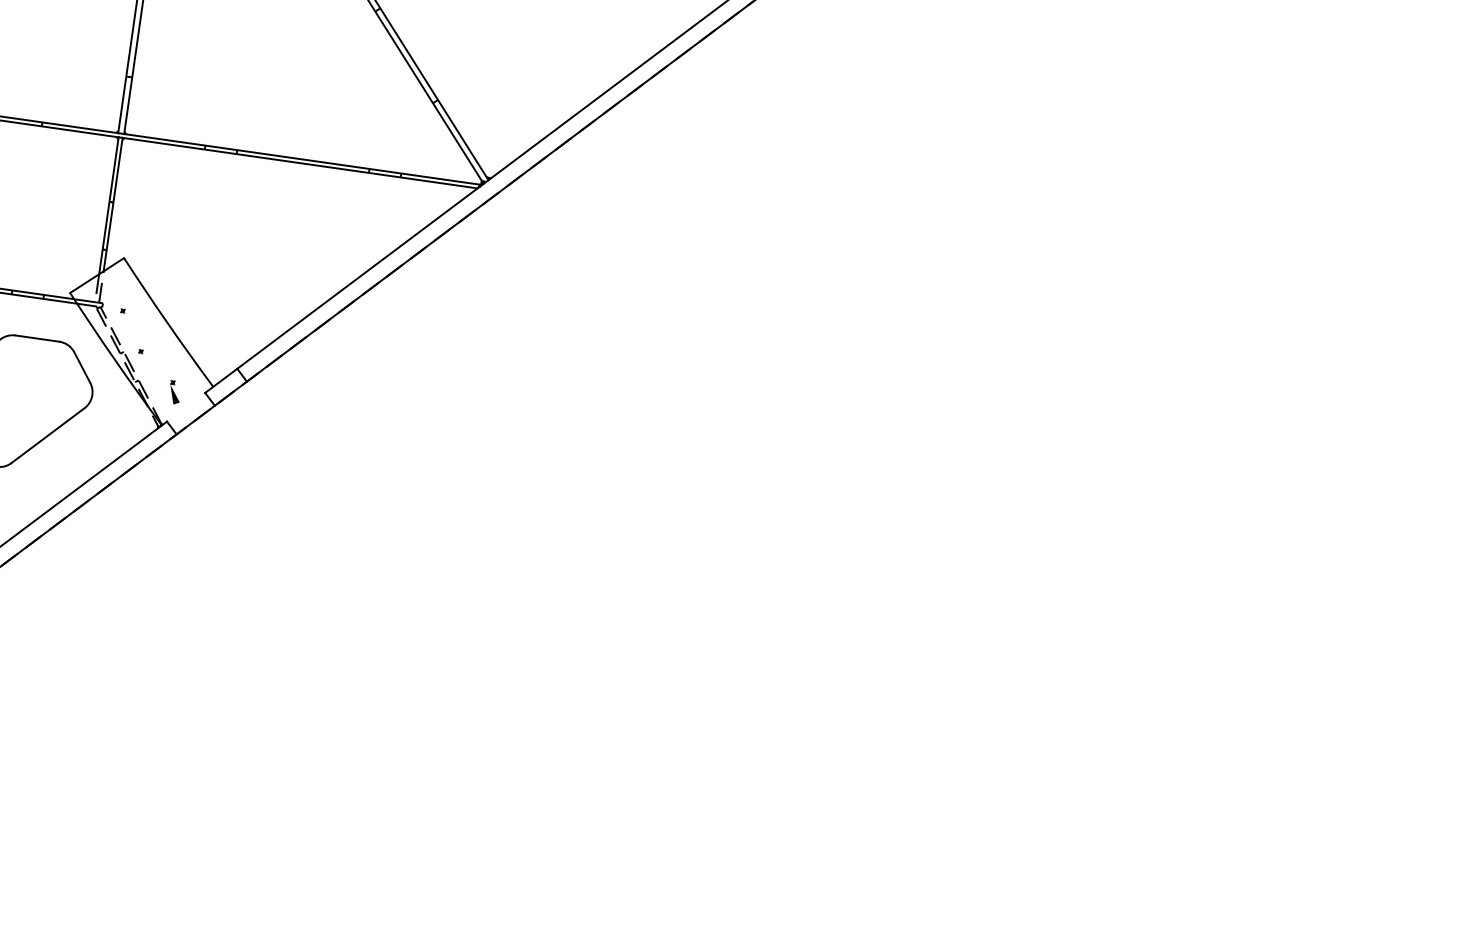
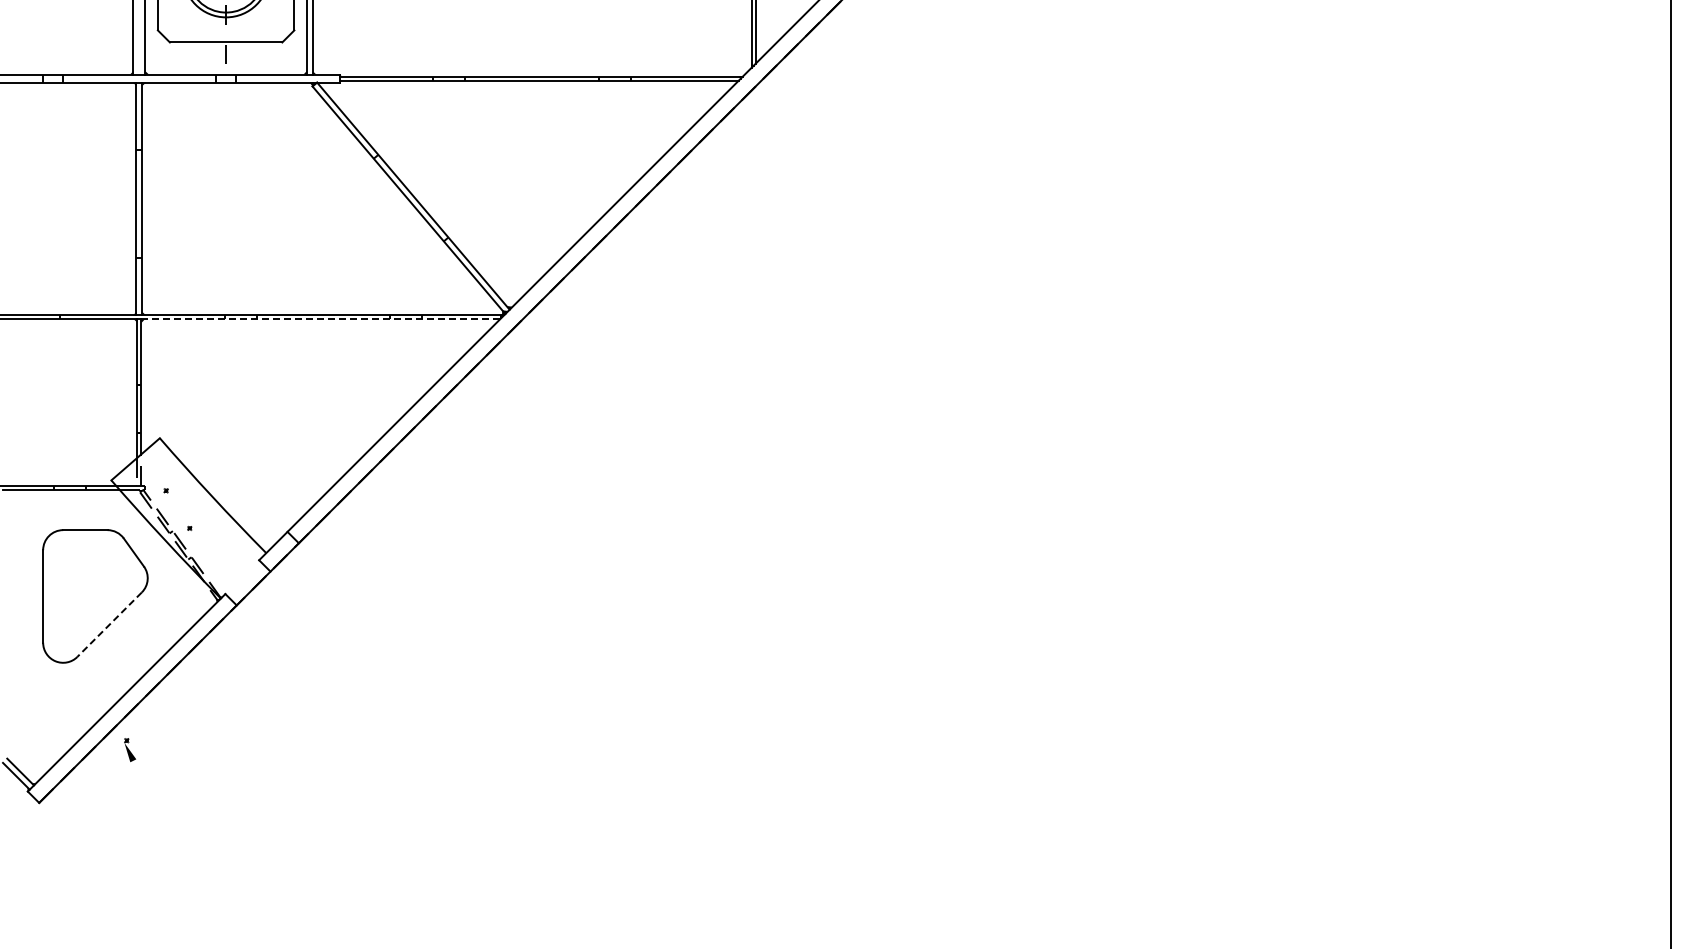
line: (300, 163) -> (321, 319), solid -> dashed
part: (175, 392) -> (130, 750), moved
line: (47, 435) -> (109, 624), solid -> dashed

